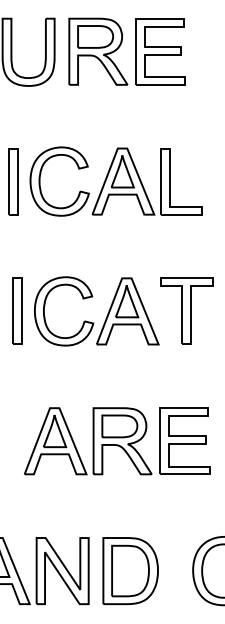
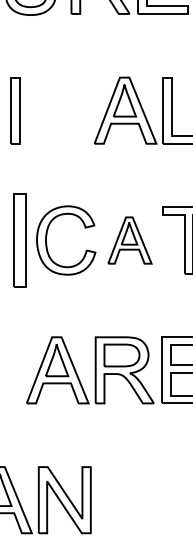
part: (40, 181) -> (42, 110), removed
part: (17, 310) -> (19, 239), size x1.4
part: (127, 311) -> (129, 240), size x0.7
part: (130, 570) -> (132, 499), removed

